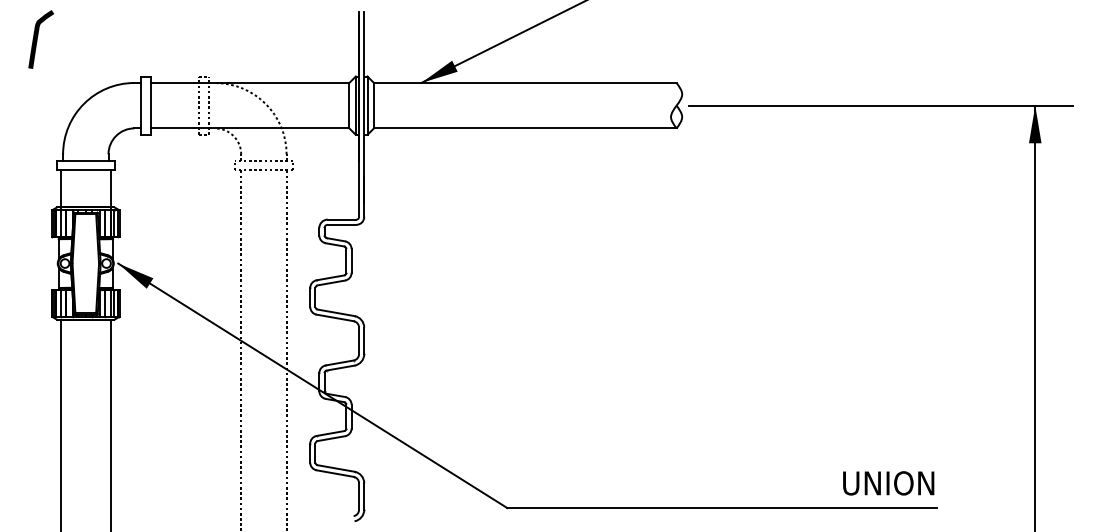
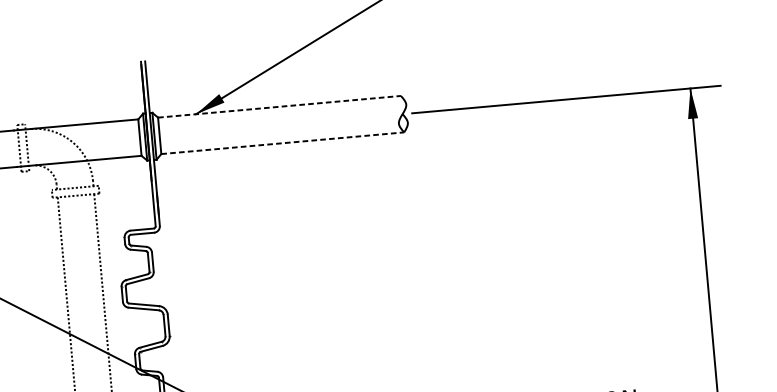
line: (525, 82) -> (279, 106), solid -> dashed
line: (525, 128) -> (282, 143), solid -> dashed

